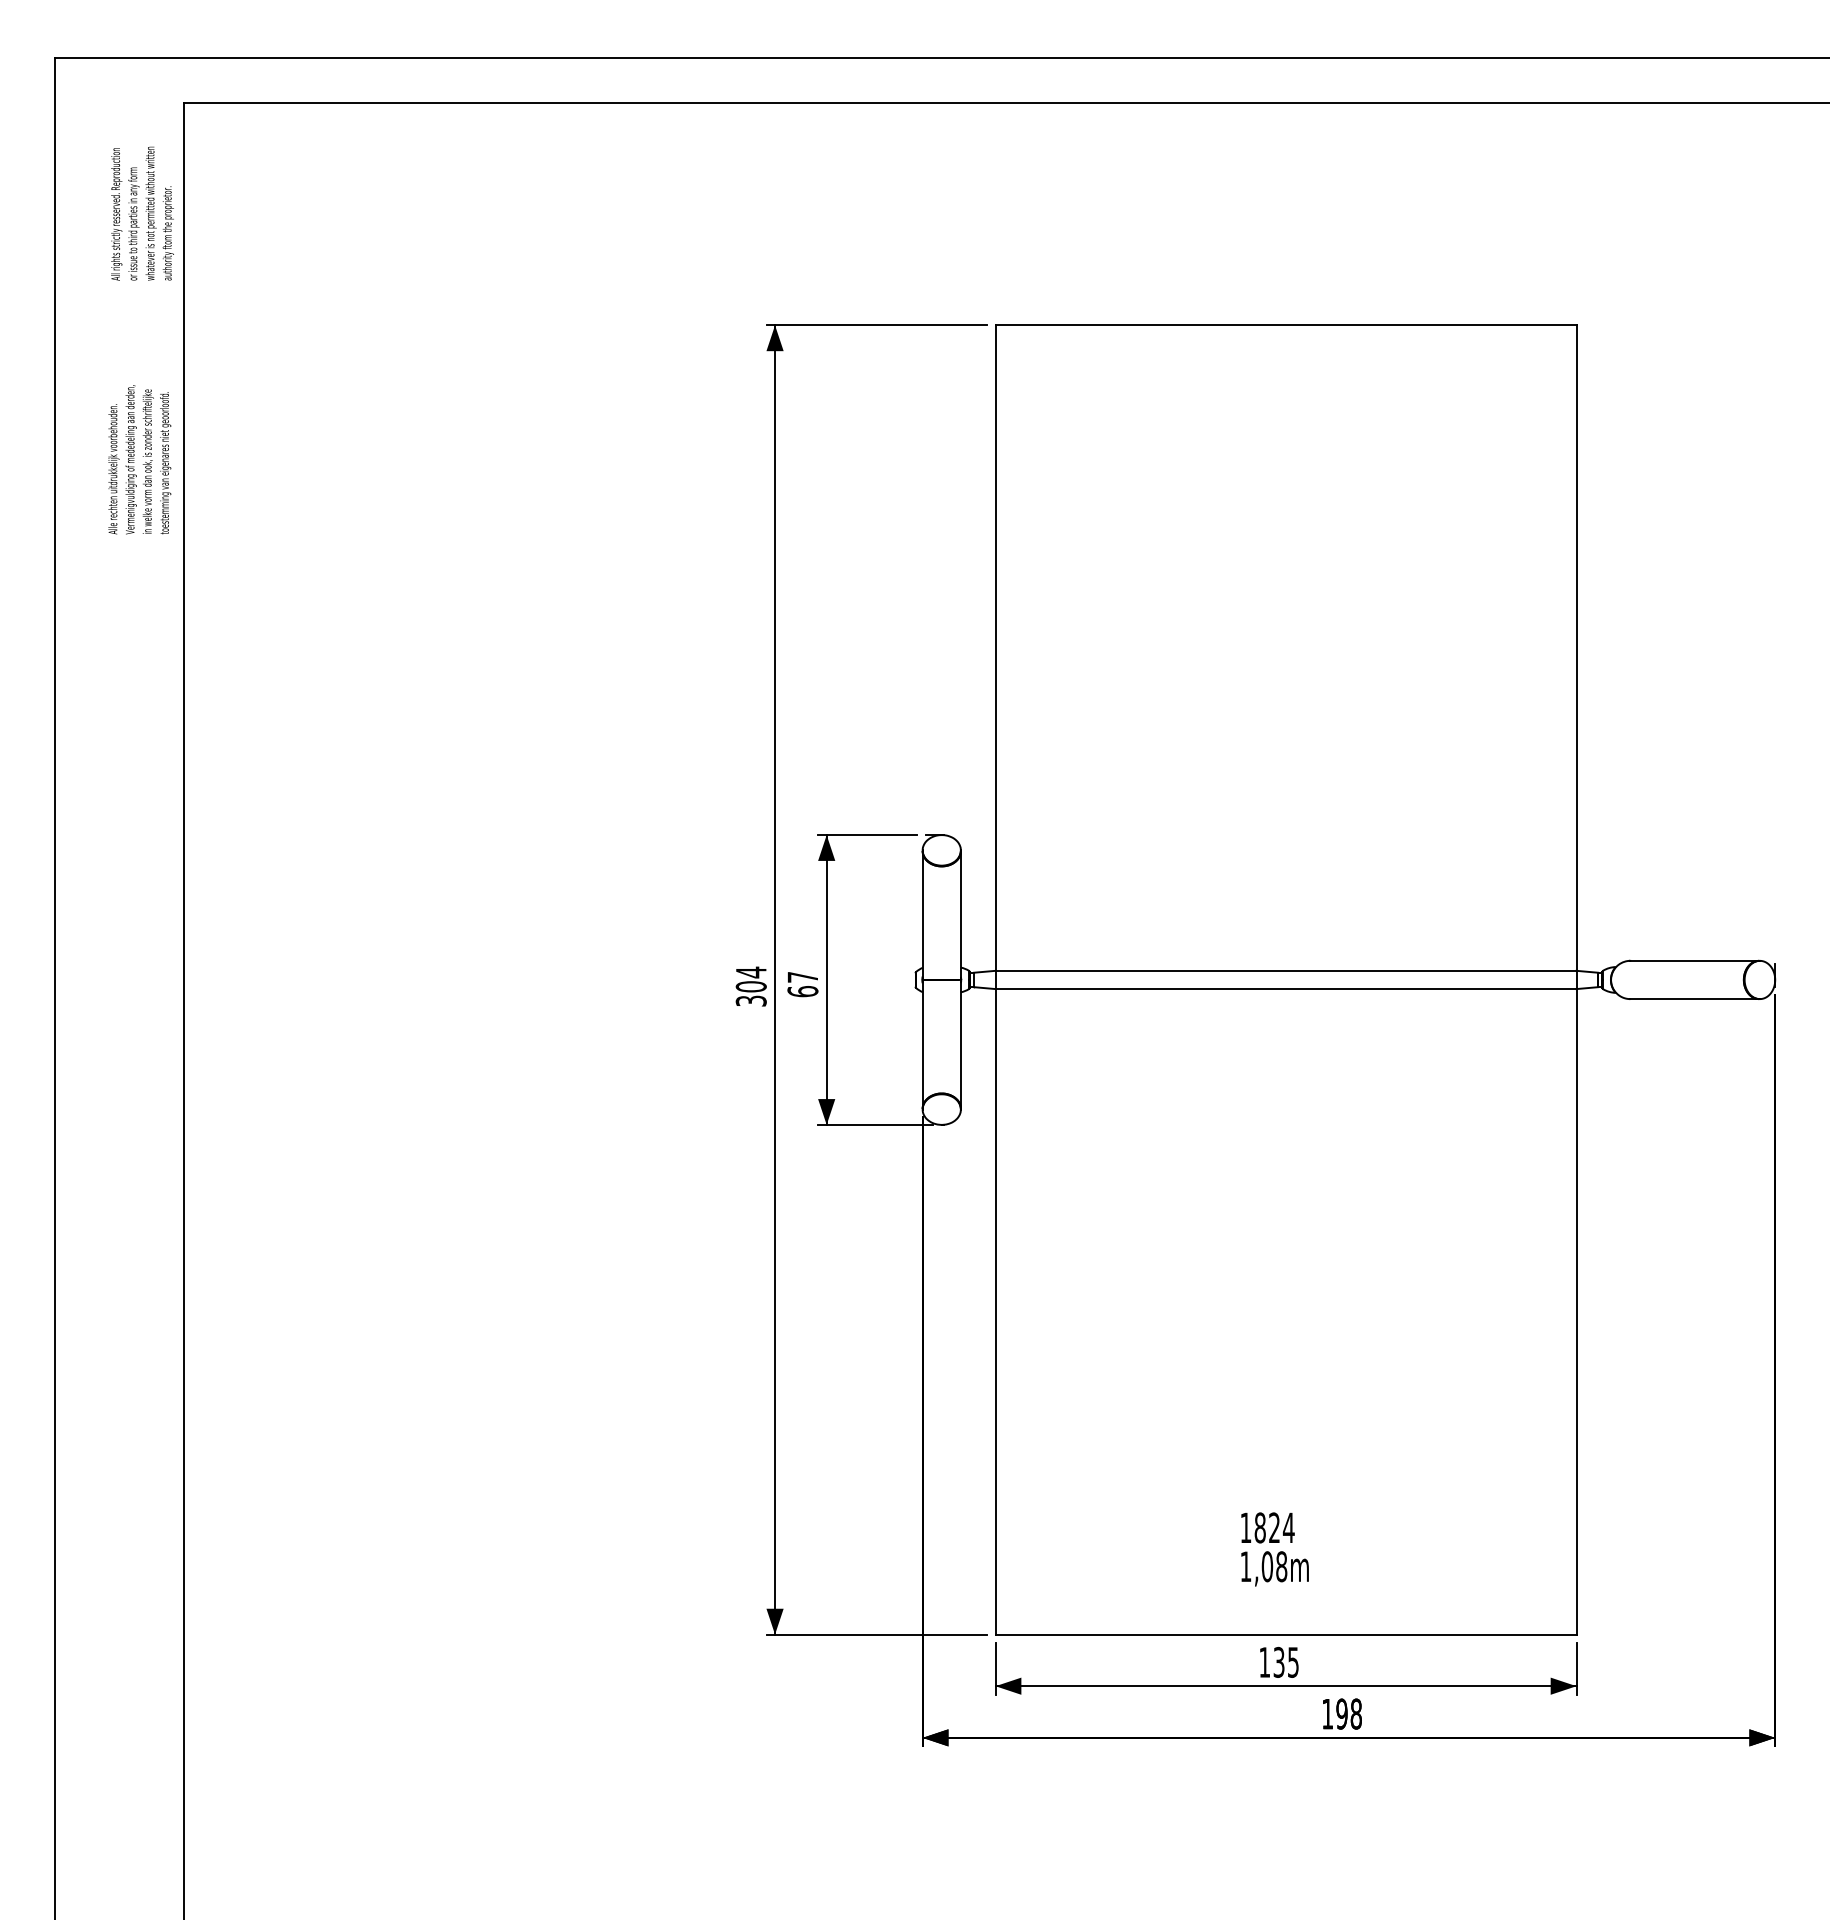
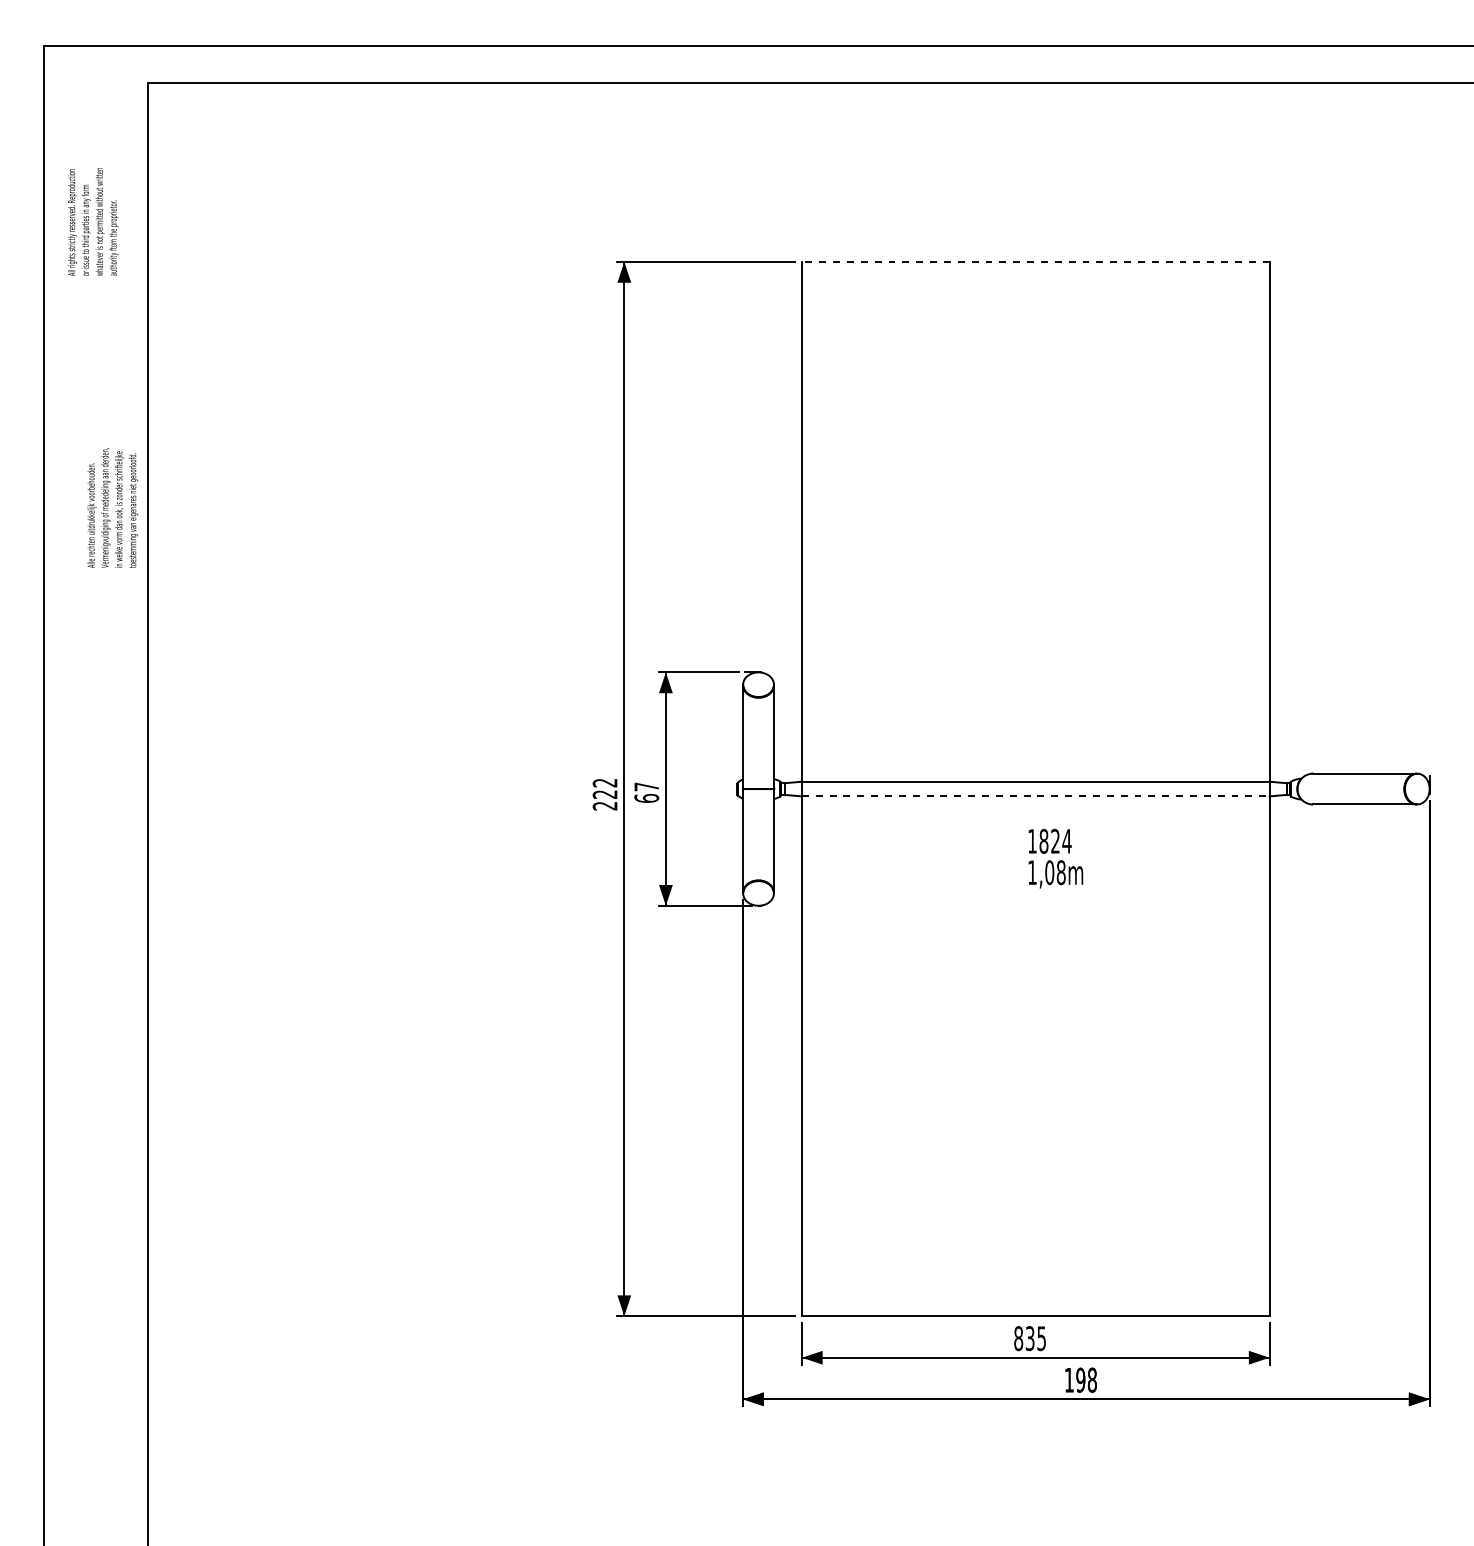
text: (142, 213) -> (93, 221), moved
line: (1285, 325) -> (1035, 262), solid -> dashed
text: (139, 459) -> (112, 507), moved
text: (750, 986) -> (604, 794), 304 -> 222
line: (1286, 989) -> (1036, 796), solid -> dashed
text: (1274, 1549) -> (1055, 858), moved
text: (1264, 1661) -> (1018, 1337), 135 -> 835

